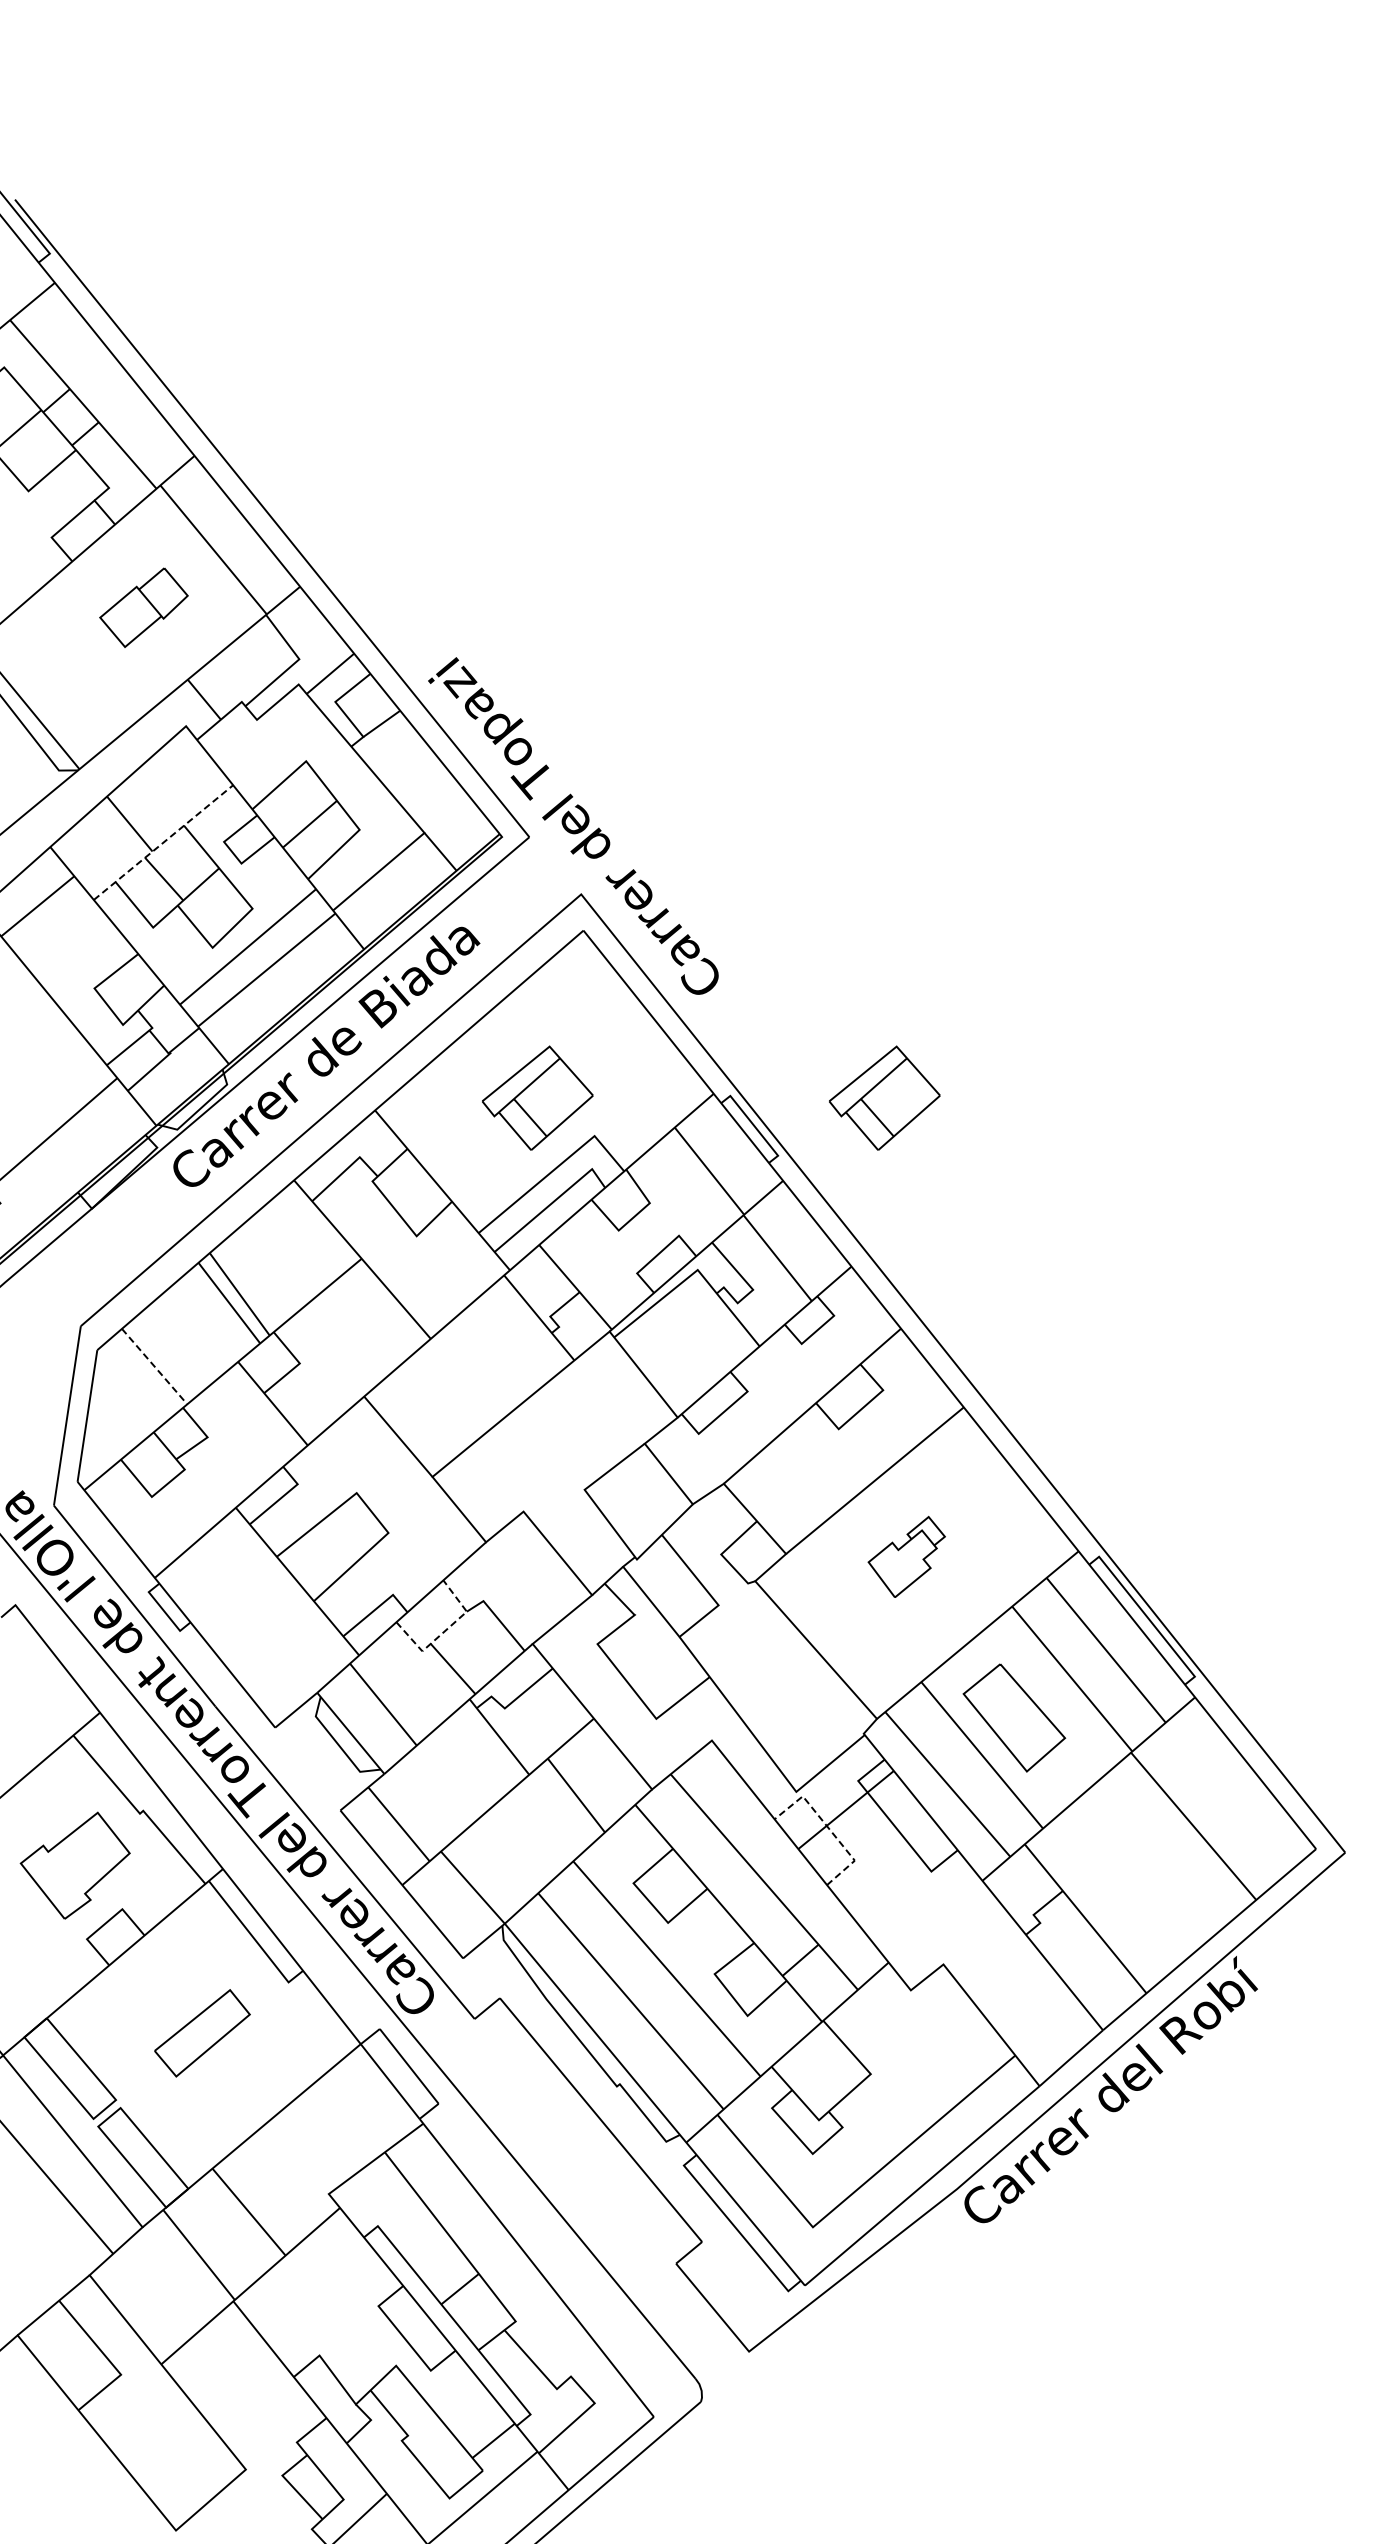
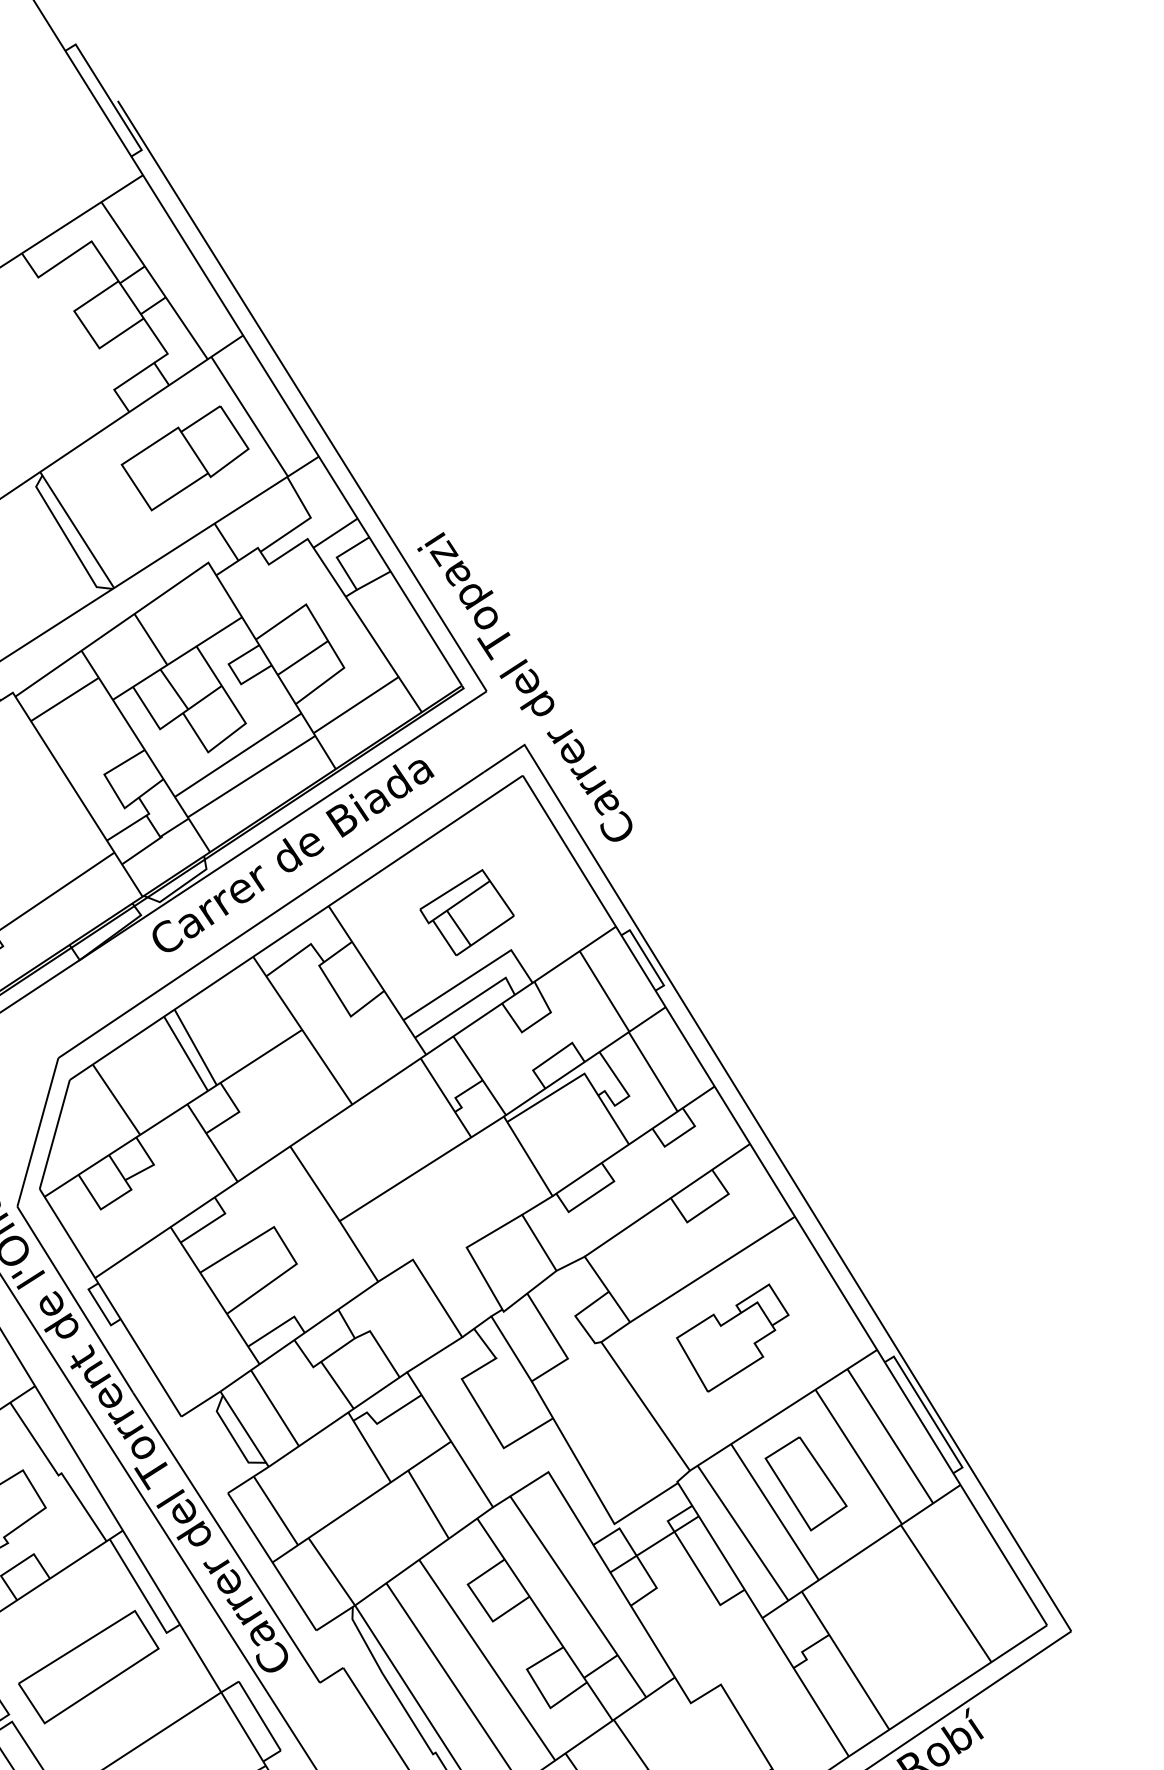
part: (143, 607) -> (184, 458), size x1.67
line: (163, 842) -> (177, 658), dashed -> solid
part: (884, 1097) -> (759, 947), removed
line: (154, 1366) -> (116, 1099), dashed -> solid
part: (906, 1556) -> (731, 1336), size x1.67
line: (445, 1630) -> (334, 1352), dashed -> solid
line: (829, 1828) -> (638, 1558), dashed -> solid
part: (202, 2033) -> (88, 1667), size x1.67

